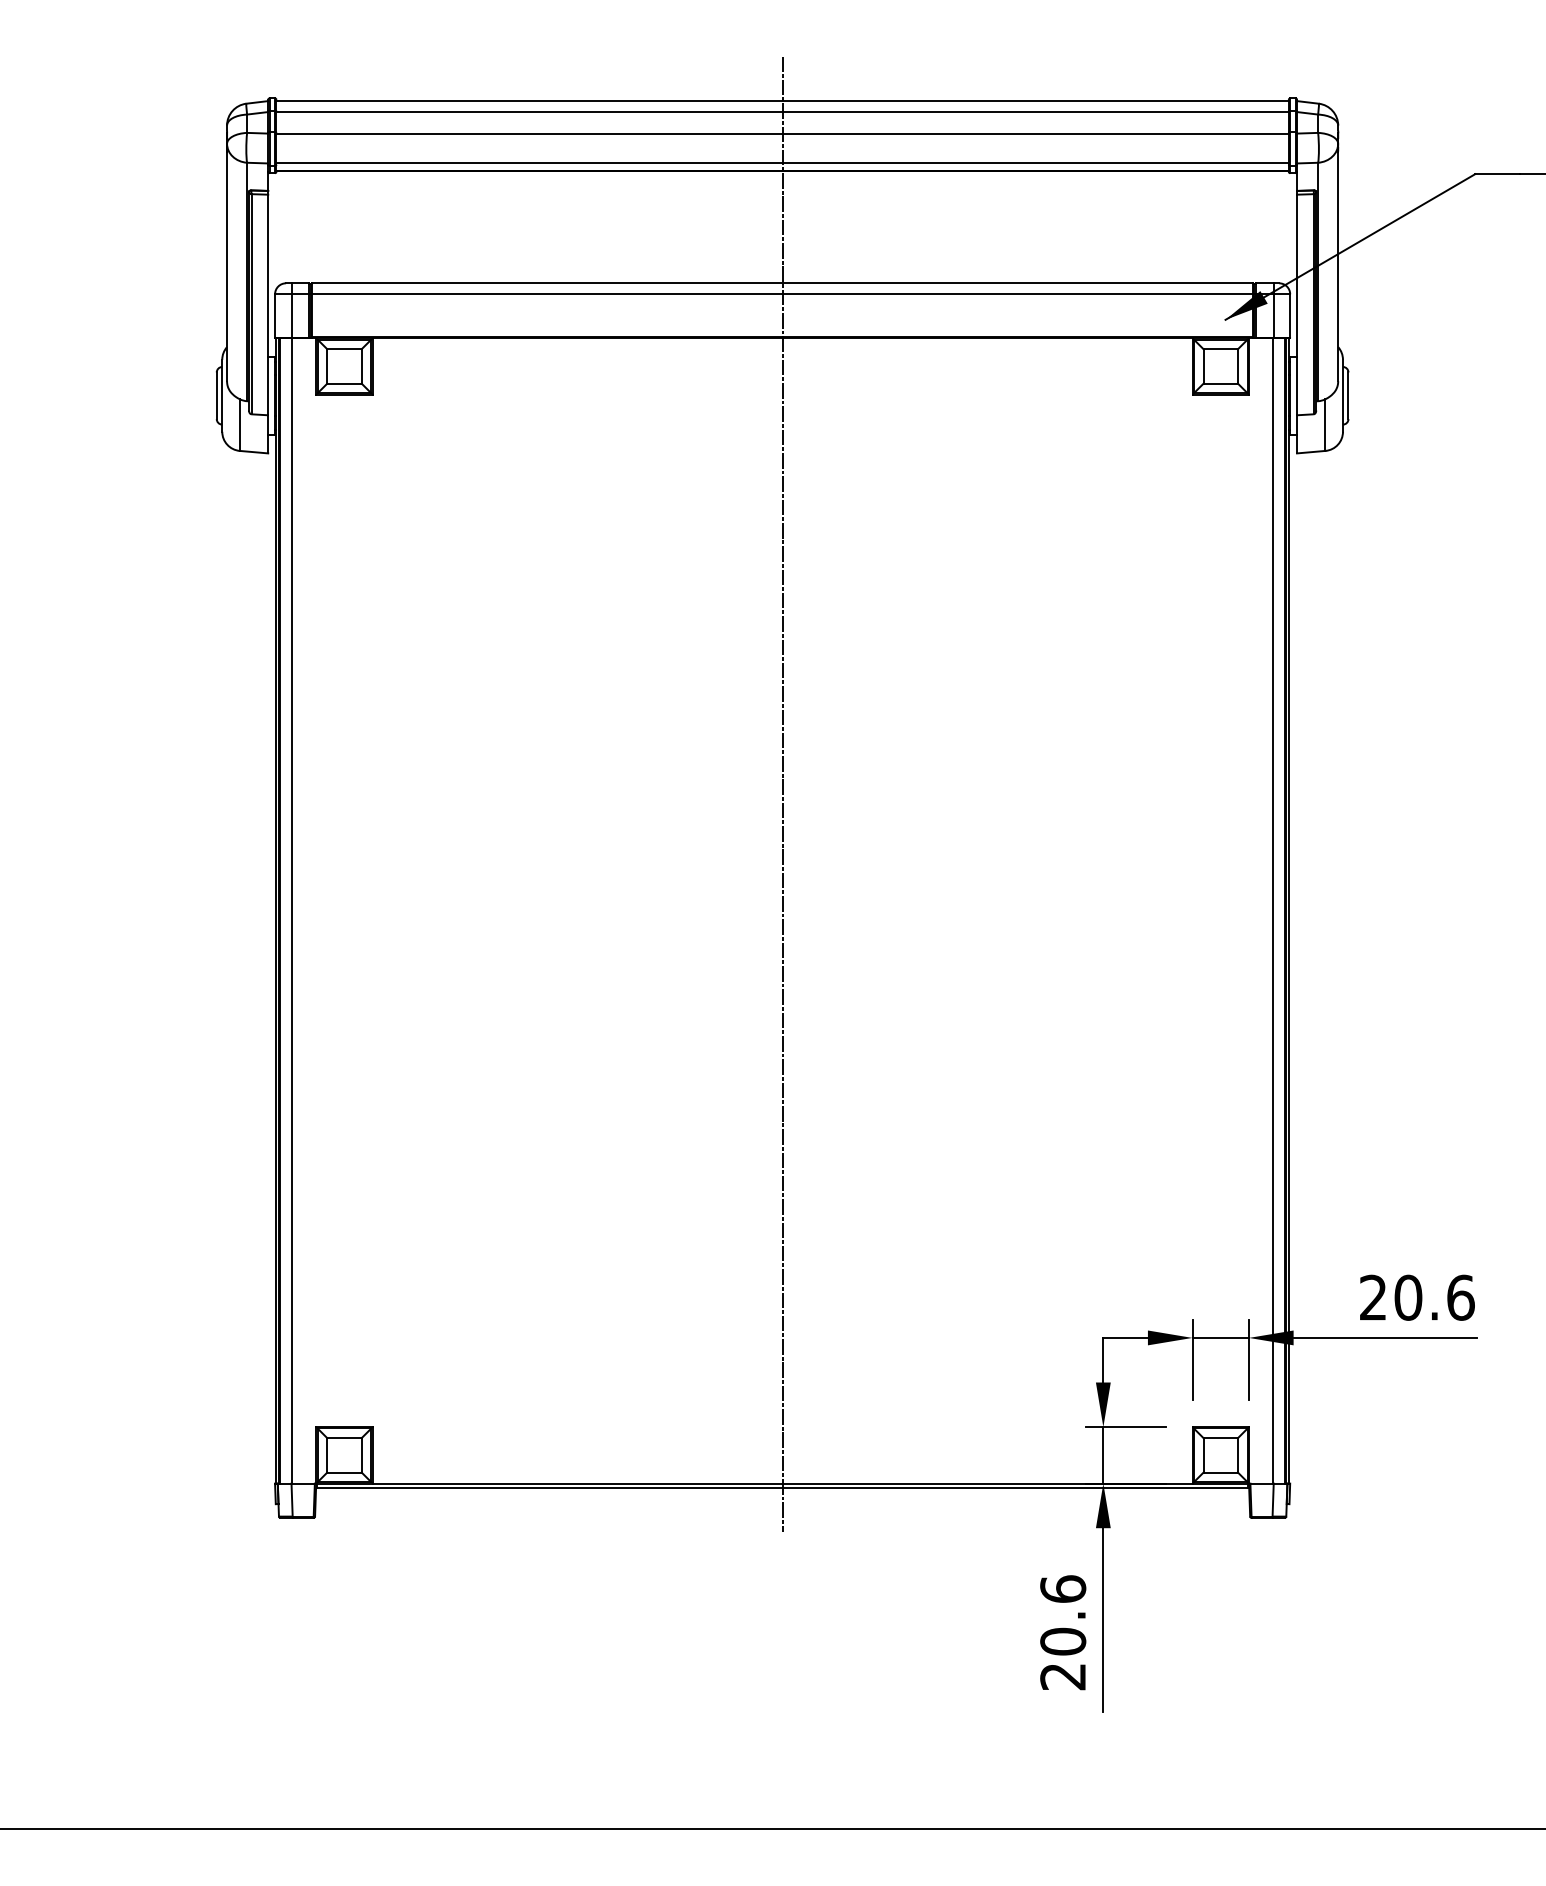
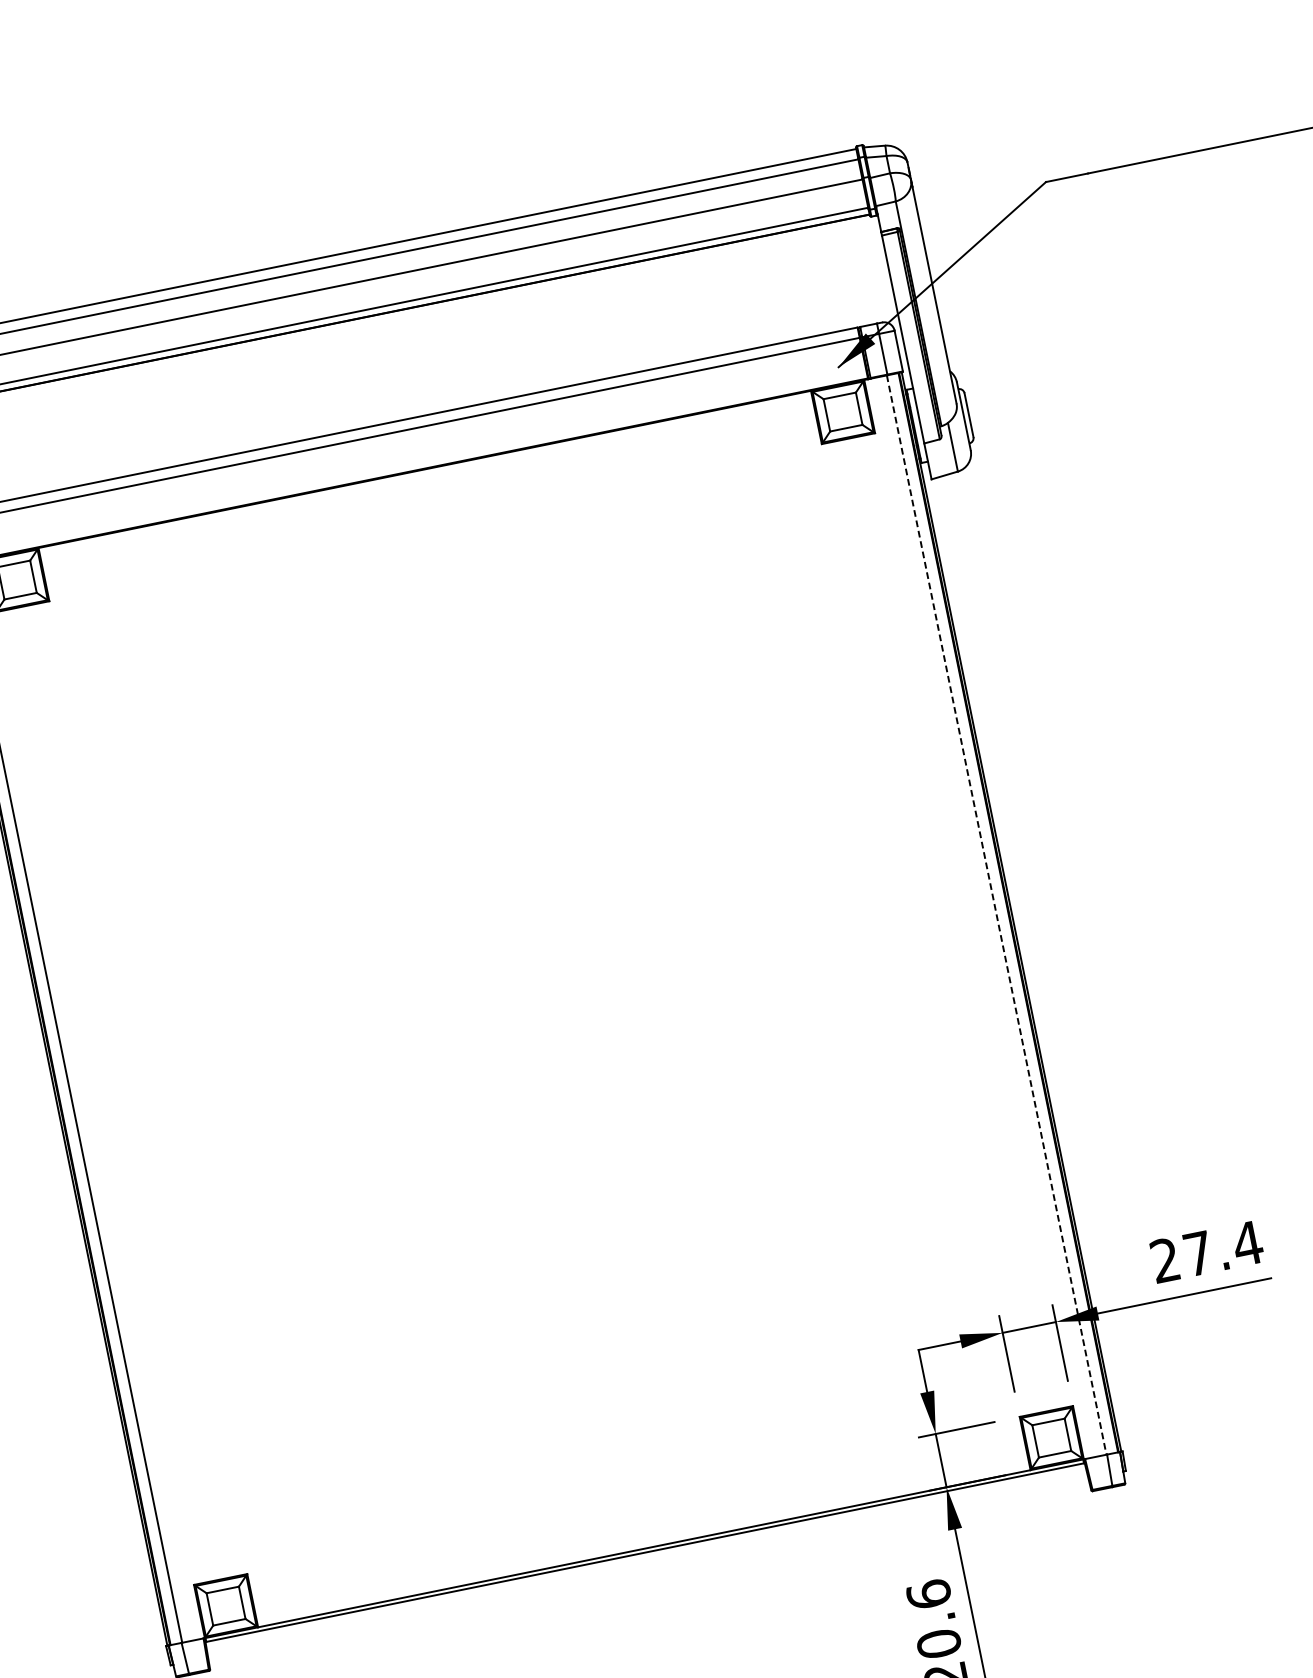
line: (782, 794) -> (512, 899), removed
line: (1273, 910) -> (997, 914), solid -> dashed
text: (1434, 1297) -> (1222, 1248), 20.6 -> 27.4

